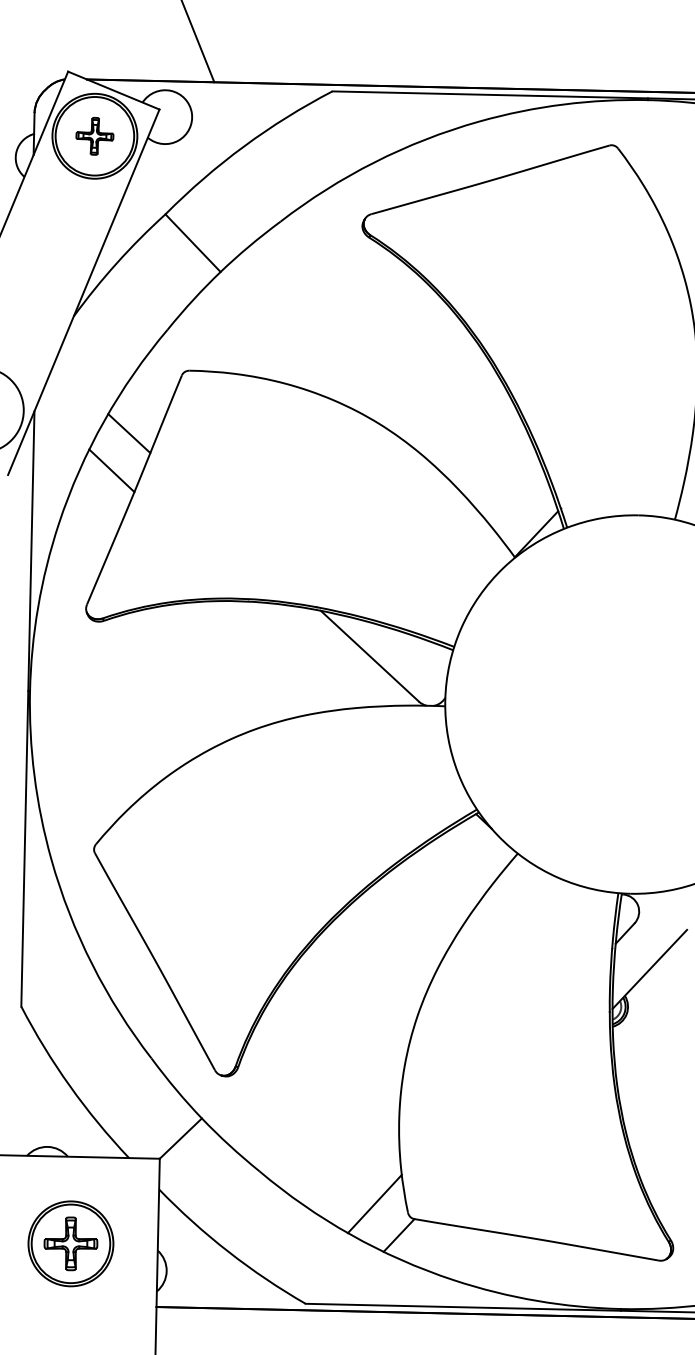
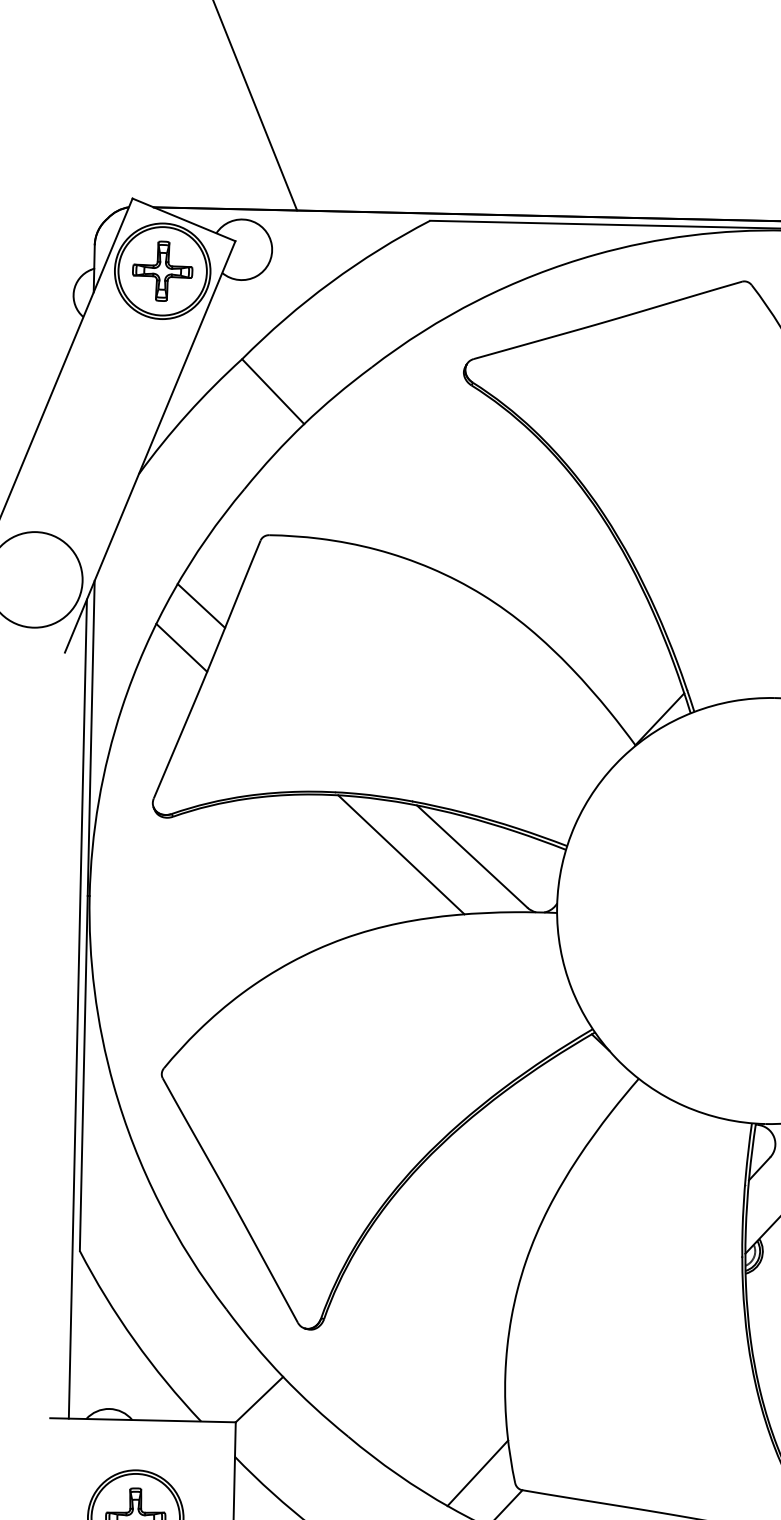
part: (94, 136) -> (162, 271), size x1.43
line: (306, 654) -> (400, 854), added
line: (19, 791) -> (77, 1008), added

